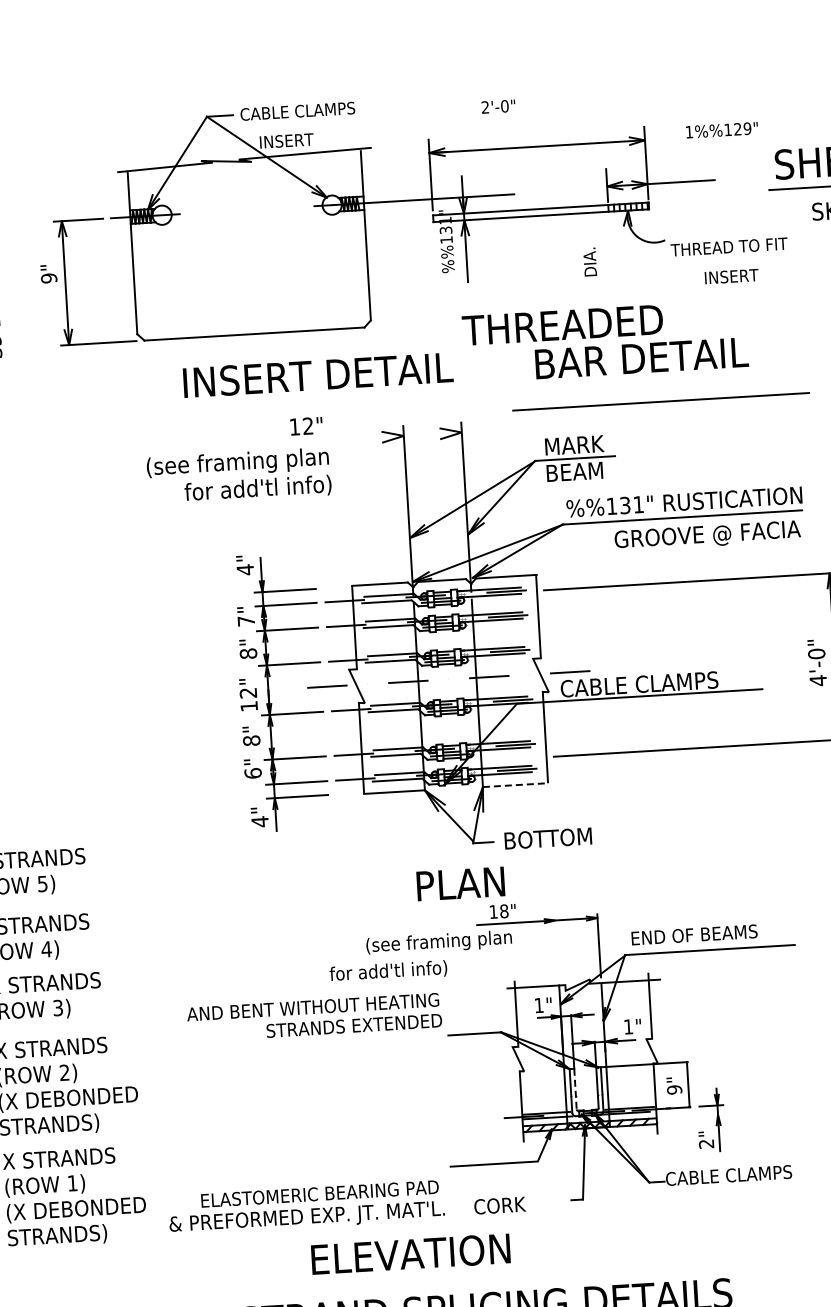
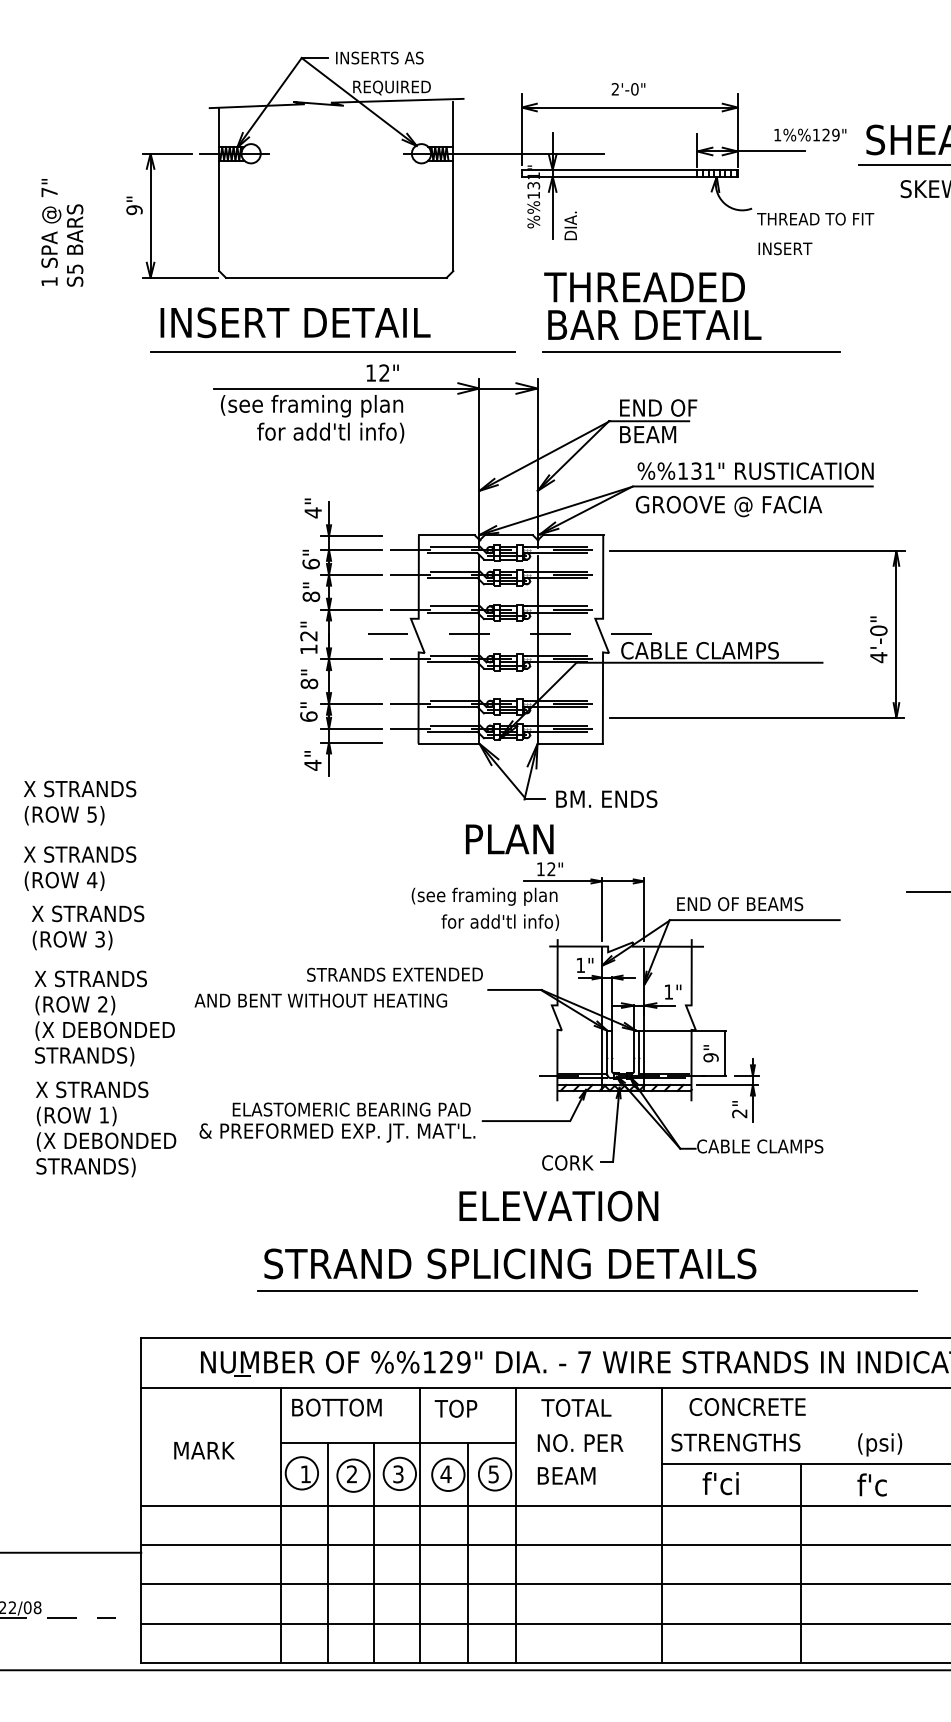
text: (498, 106) -> (628, 89), moved
text: (297, 110) -> (392, 57), CABLE CLAMPS -> INSERTS AS
text: (722, 129) -> (810, 134), moved
text: (299, 140) -> (392, 87), INSERT -> REQUIRED
text: (589, 261) -> (570, 225), moved
text: (731, 276) -> (785, 248), moved
text: (641, 357) -> (654, 324), moved
text: (318, 374) -> (295, 322), moved
line: (661, 401) -> (691, 351), moved
line: (256, 407) -> (333, 351), added
line: (300, 442) -> (375, 388), added
text: (584, 444) -> (659, 407), MARK -> END OF
text: (707, 536) -> (728, 506), moved
text: (245, 620) -> (310, 563), 7" -> 6"
line: (515, 784) -> (570, 743), dashed -> solid
text: (561, 837) -> (613, 798), BOTTOM -> BM. ENDS
text: (504, 911) -> (551, 869), 18" -> 12"
line: (556, 947) -> (601, 908), added
text: (387, 971) -> (499, 922), moved
text: (312, 1007) -> (320, 1000), moved
line: (575, 1089) -> (612, 1051), dashed -> solid
line: (692, 1116) -> (727, 1085), added
text: (499, 1205) -> (567, 1162), moved
text: (306, 1207) -> (337, 1122), moved
text: (410, 1253) -> (558, 1205), moved

